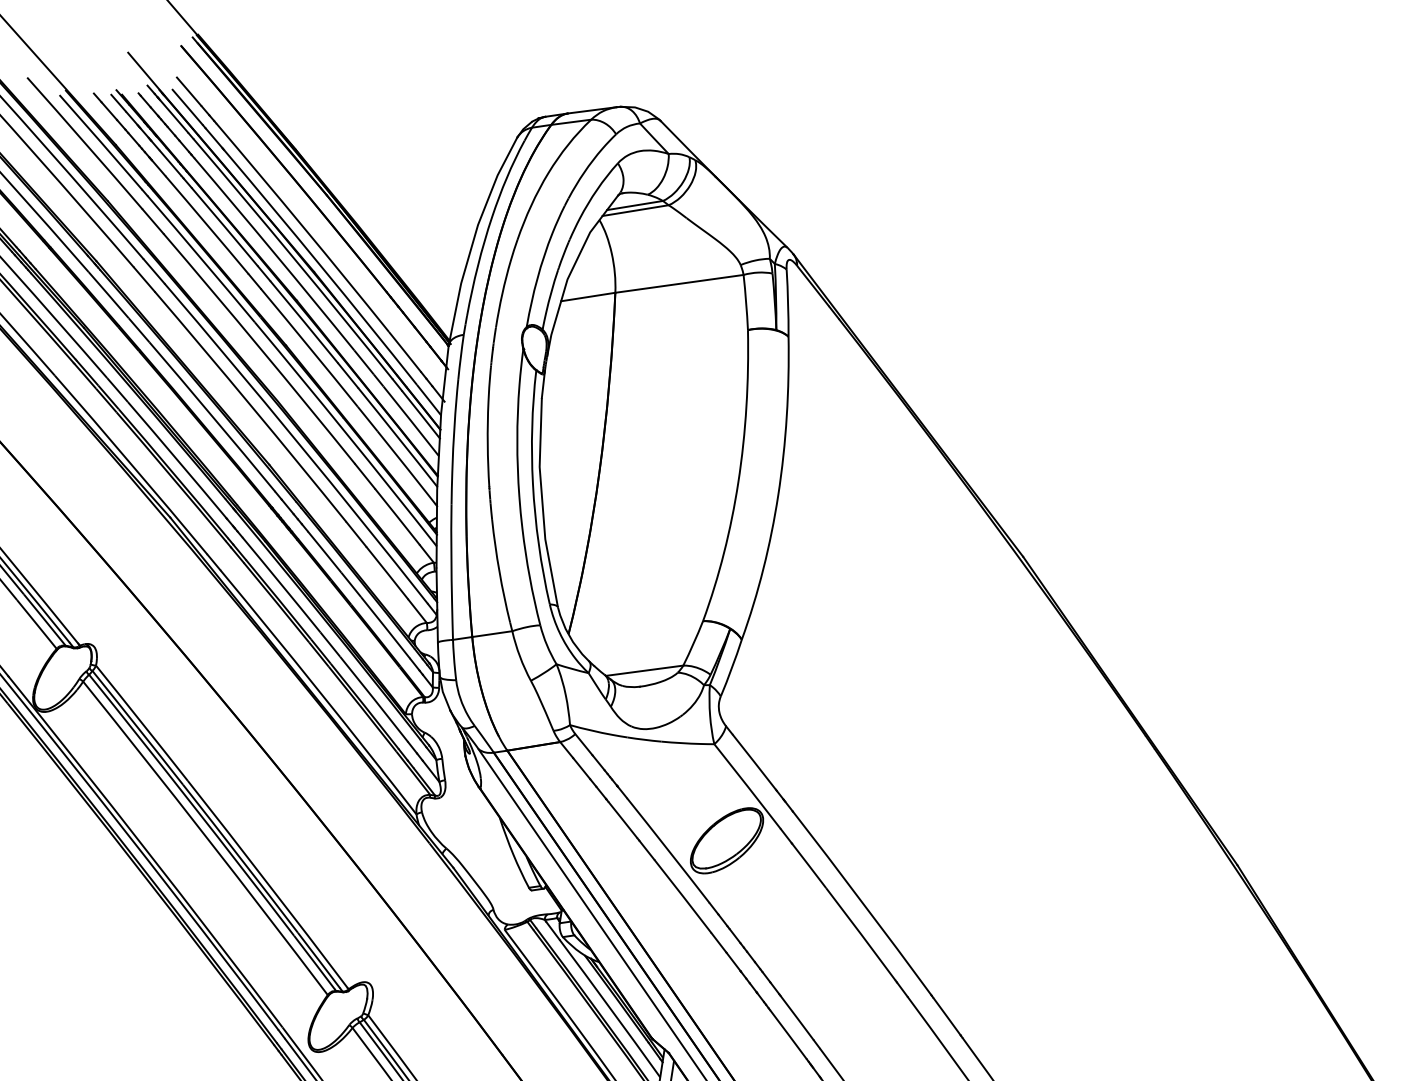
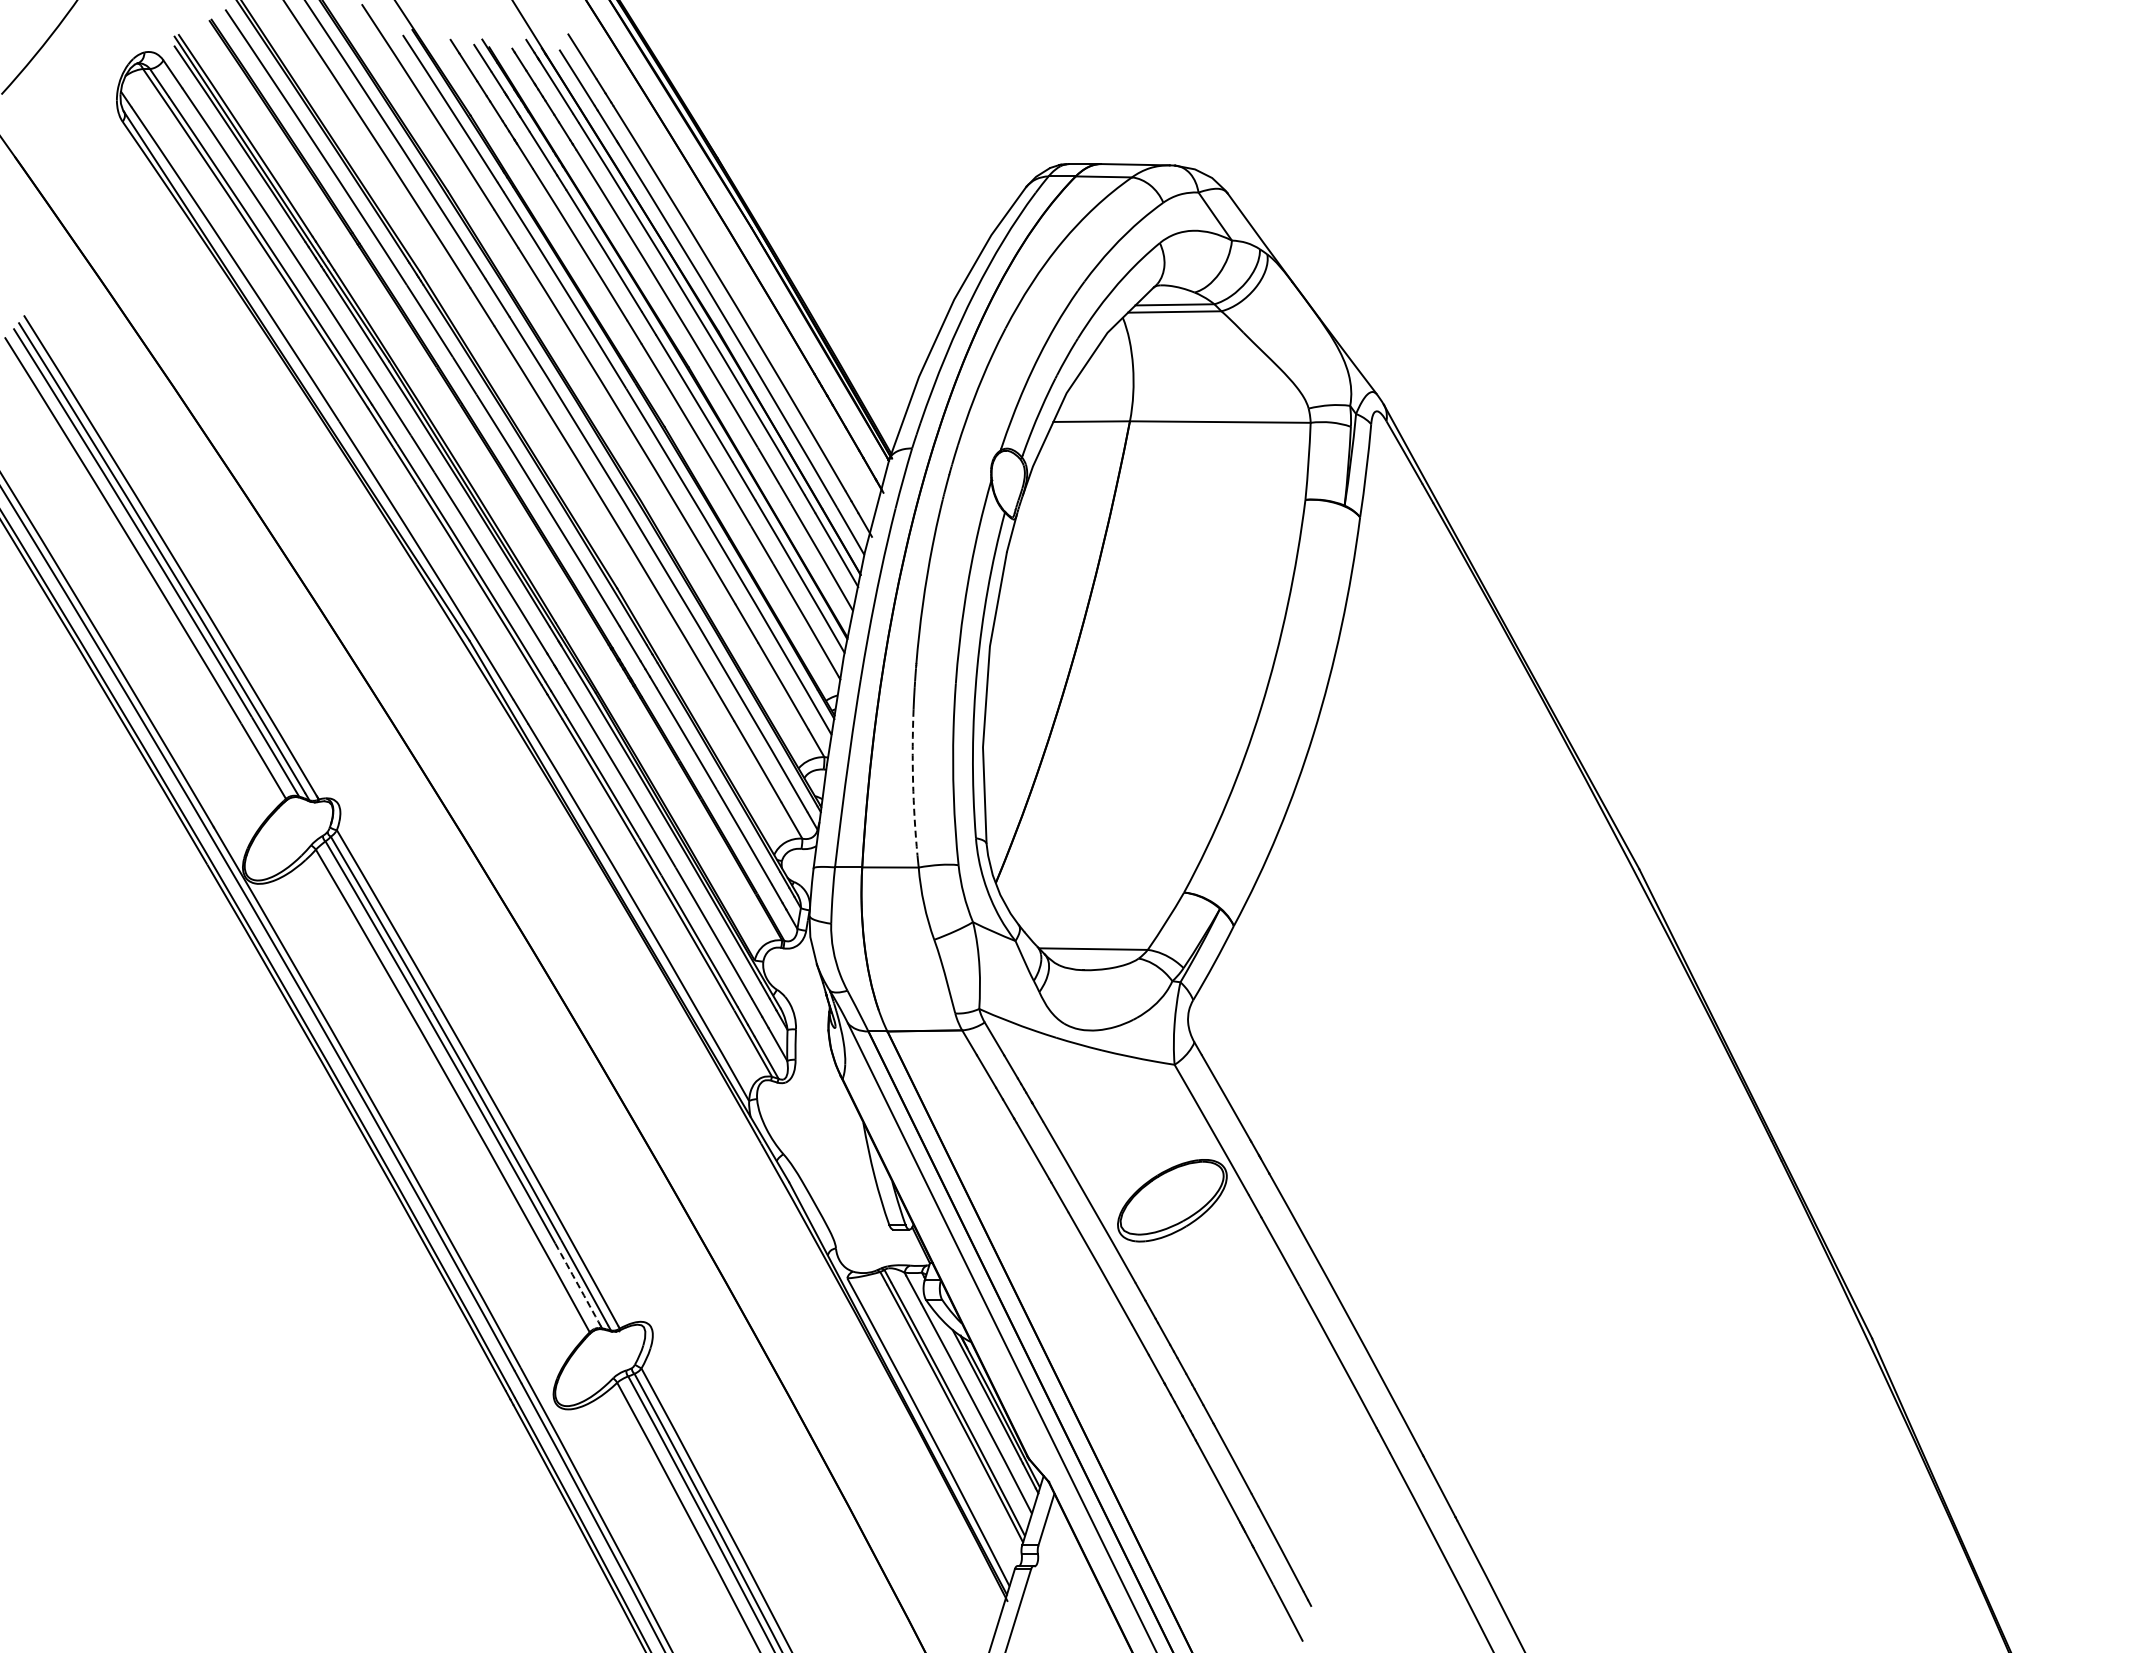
arc: (499, 571) -> (913, 782), solid -> dashed
arc: (314, 963) -> (578, 1285), solid -> dashed

